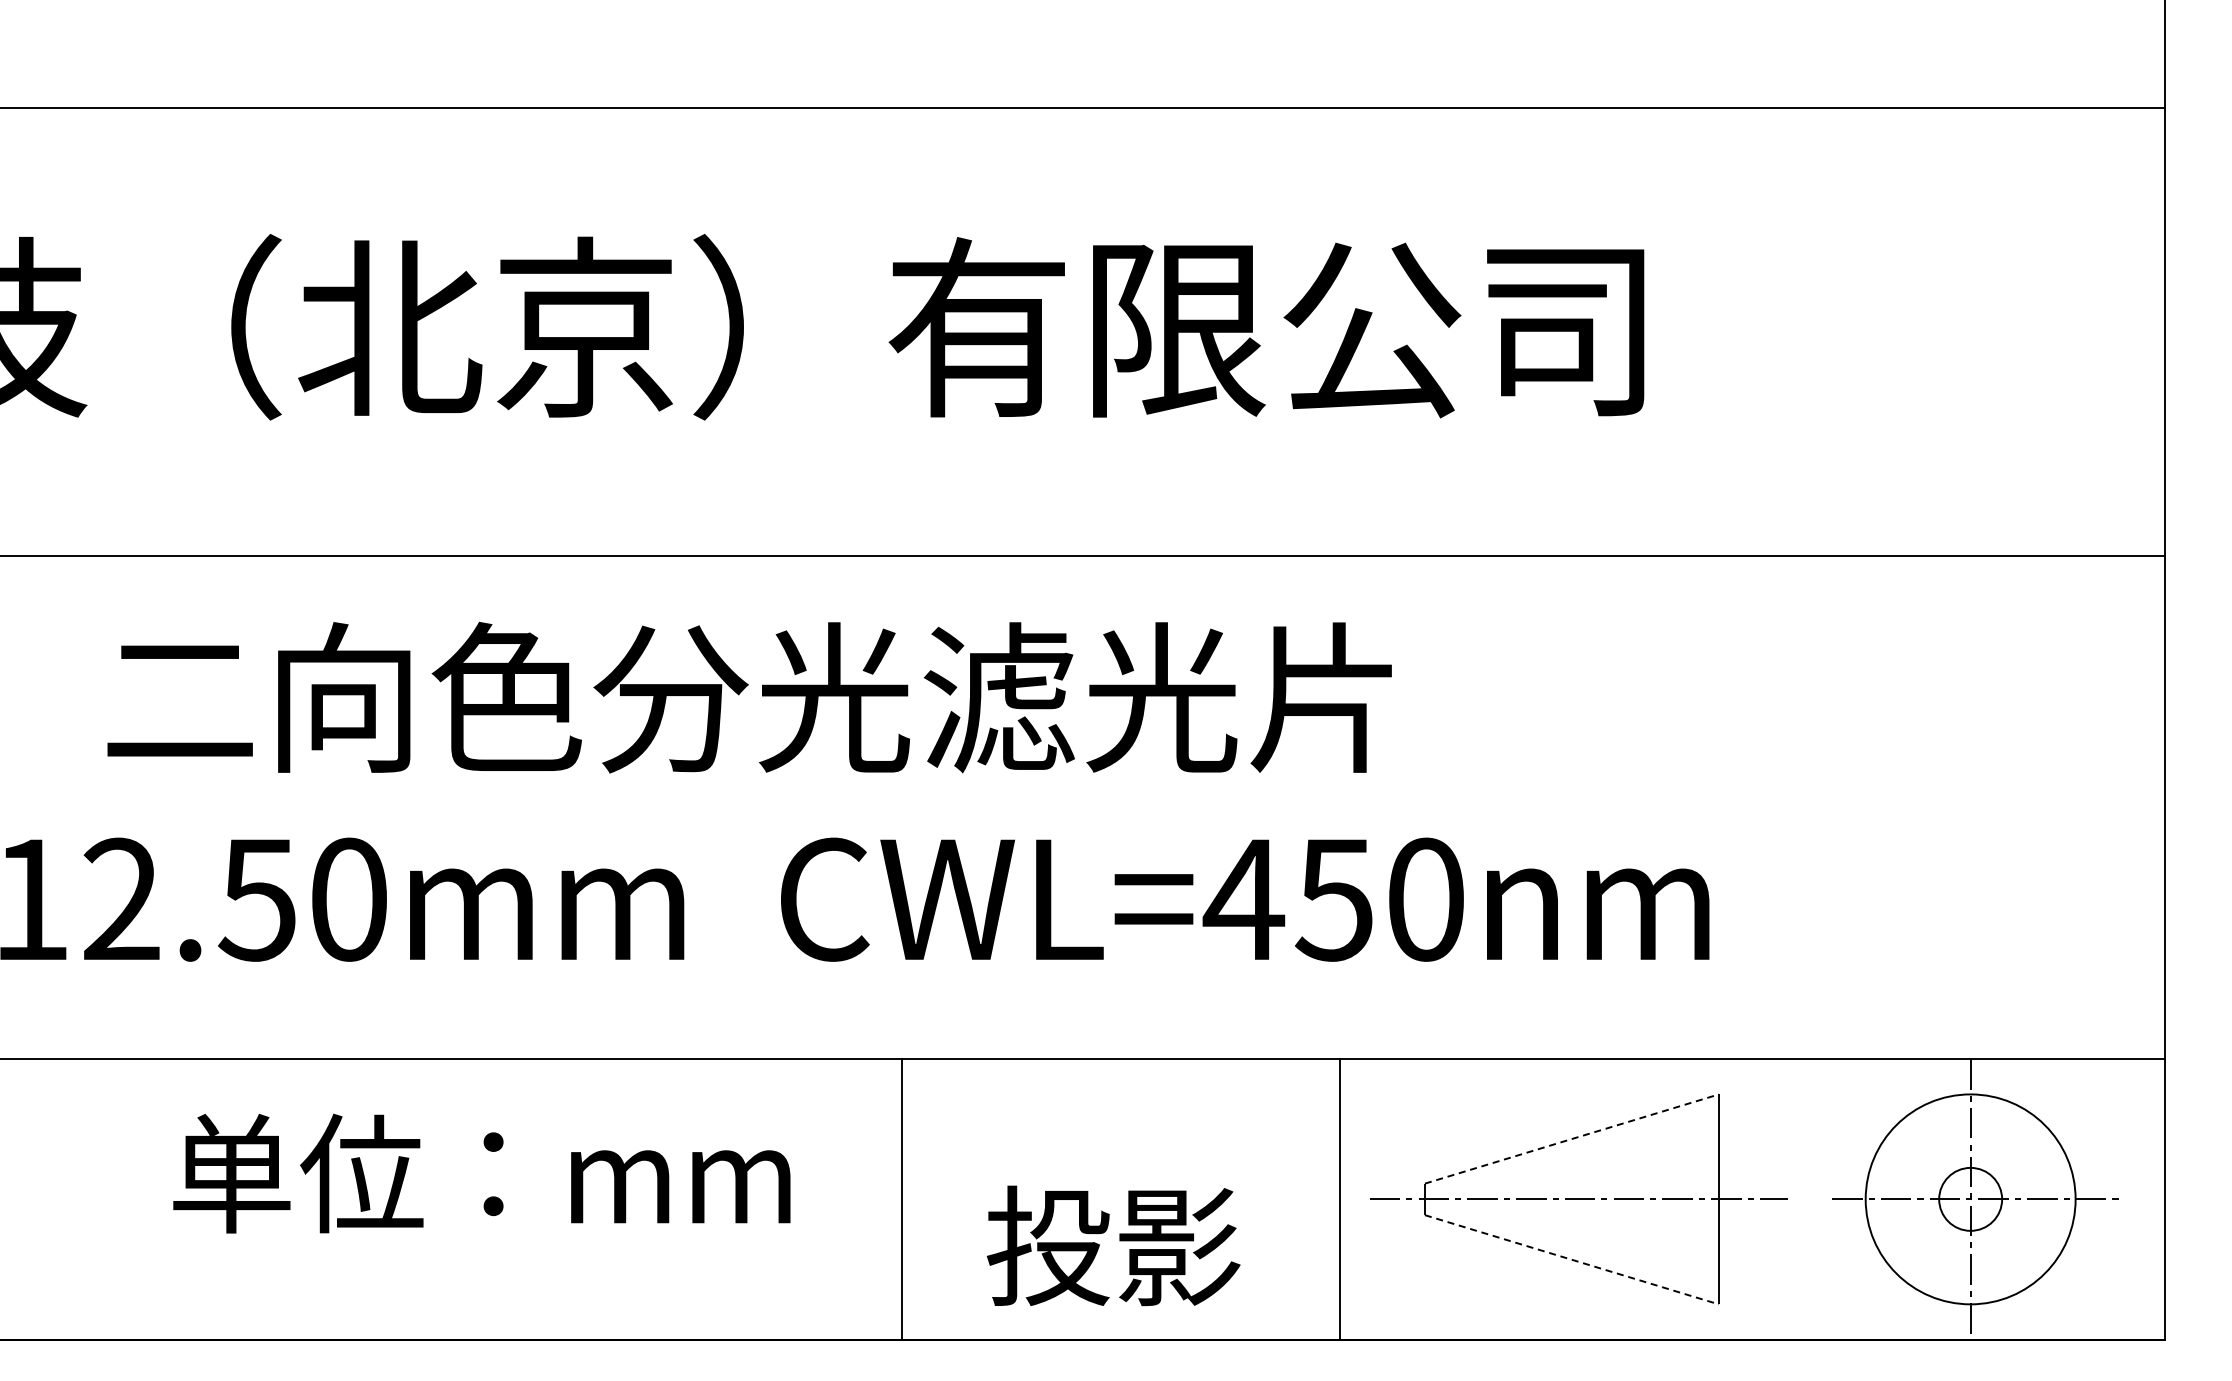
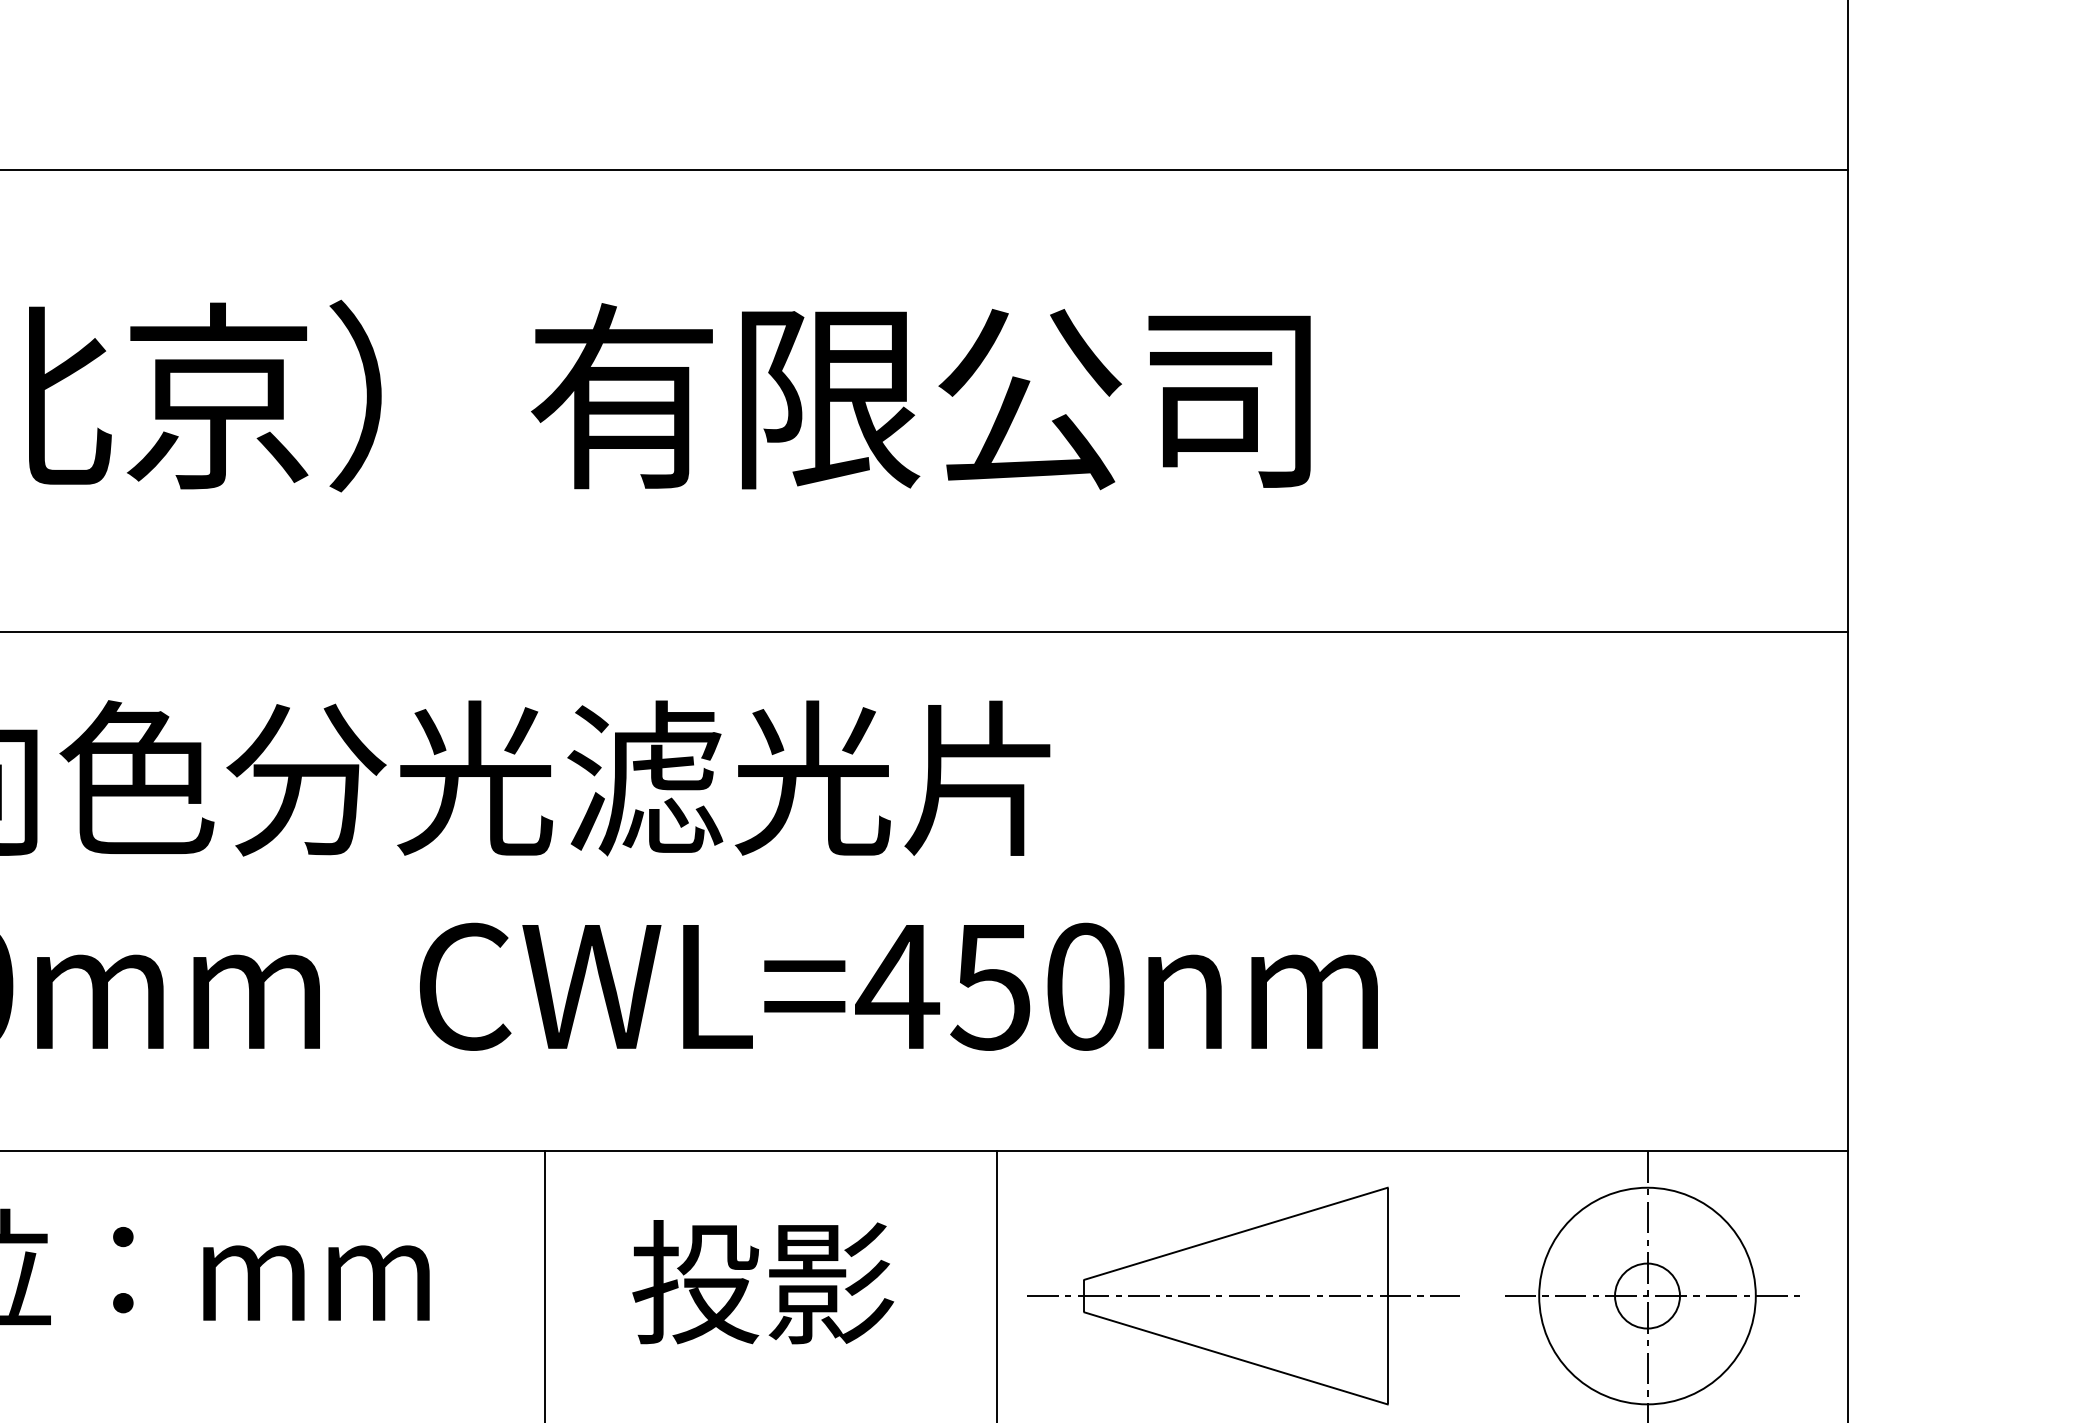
line: (1571, 1139) -> (1235, 1234), dashed -> solid
text: (1113, 1245) -> (763, 1281), moved
line: (1571, 1259) -> (1235, 1358), dashed -> solid

